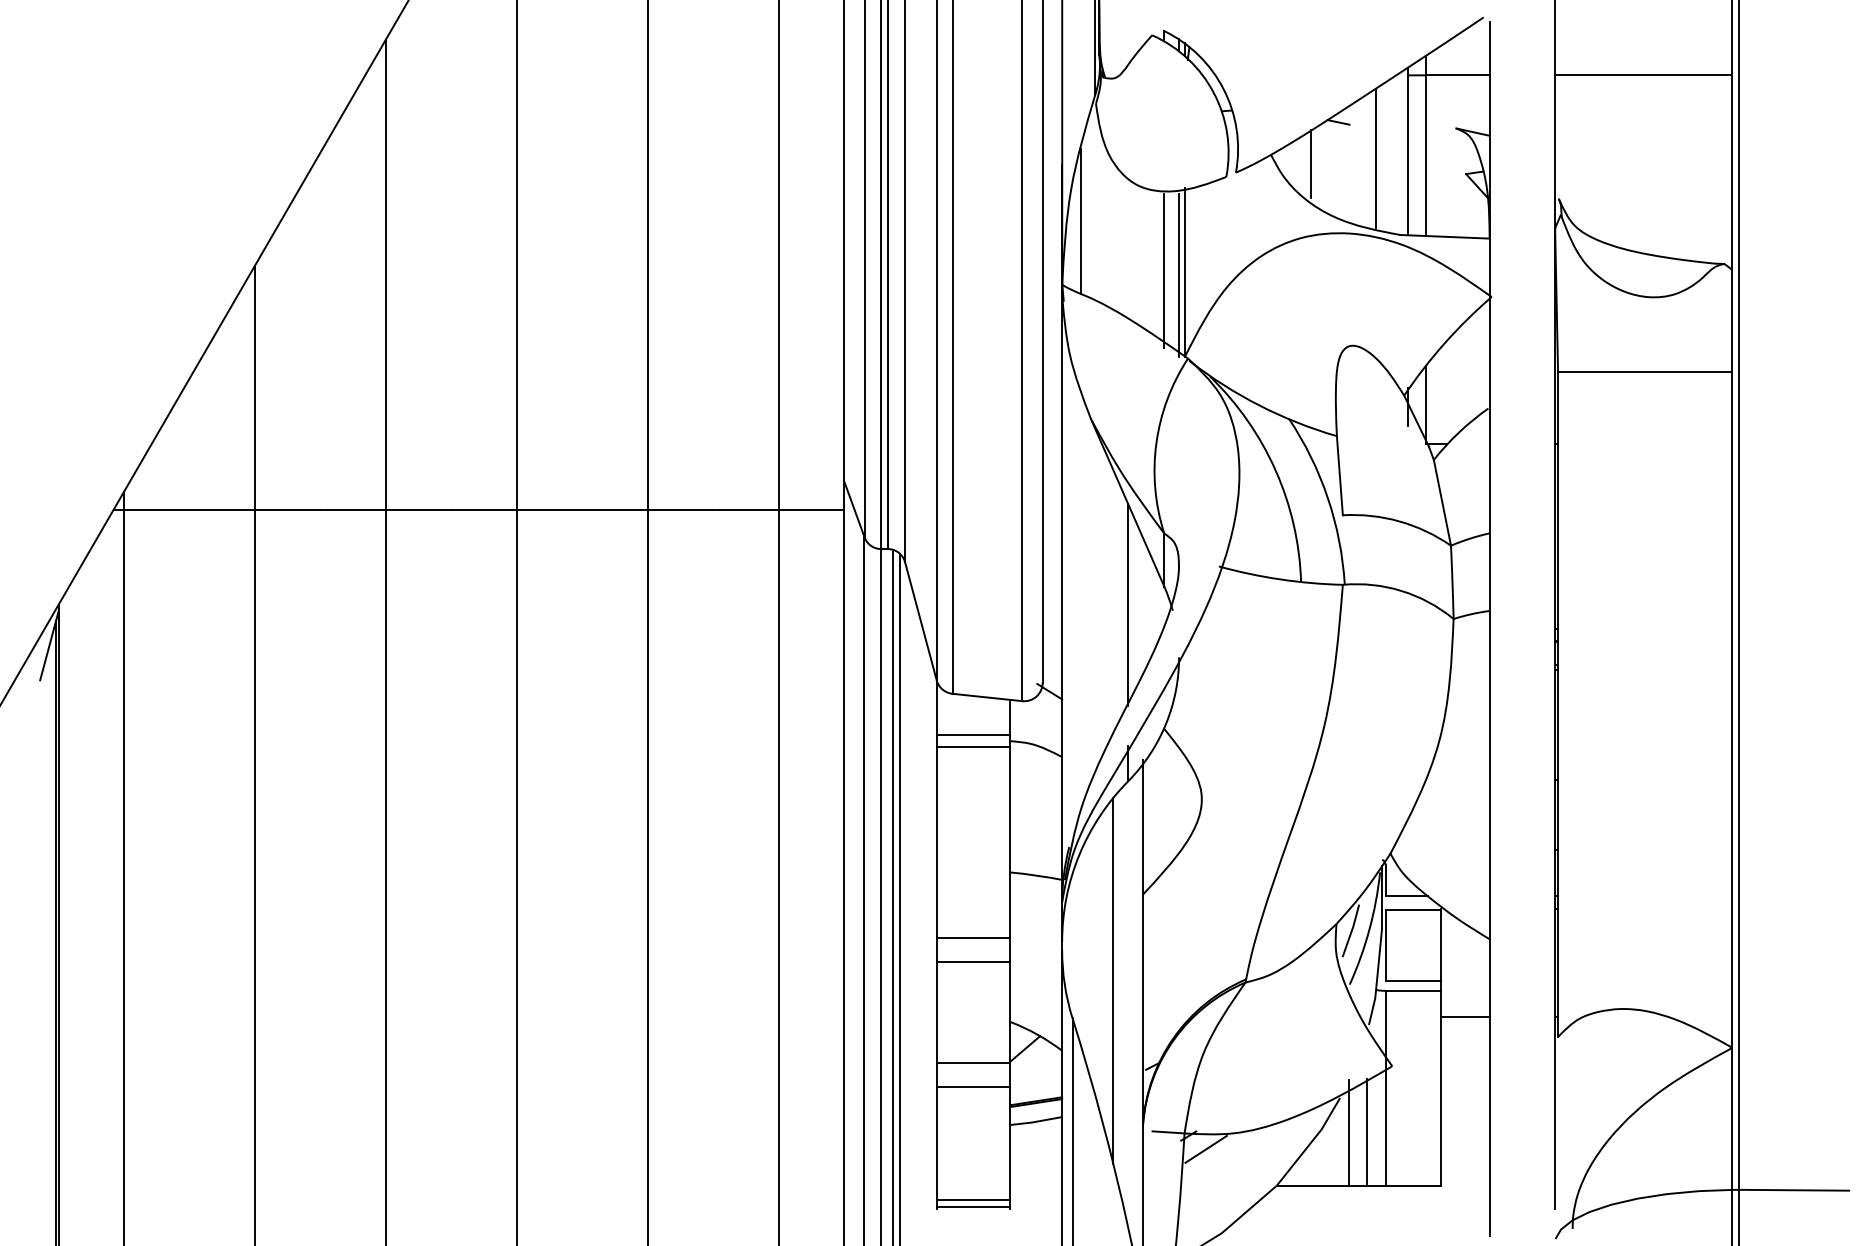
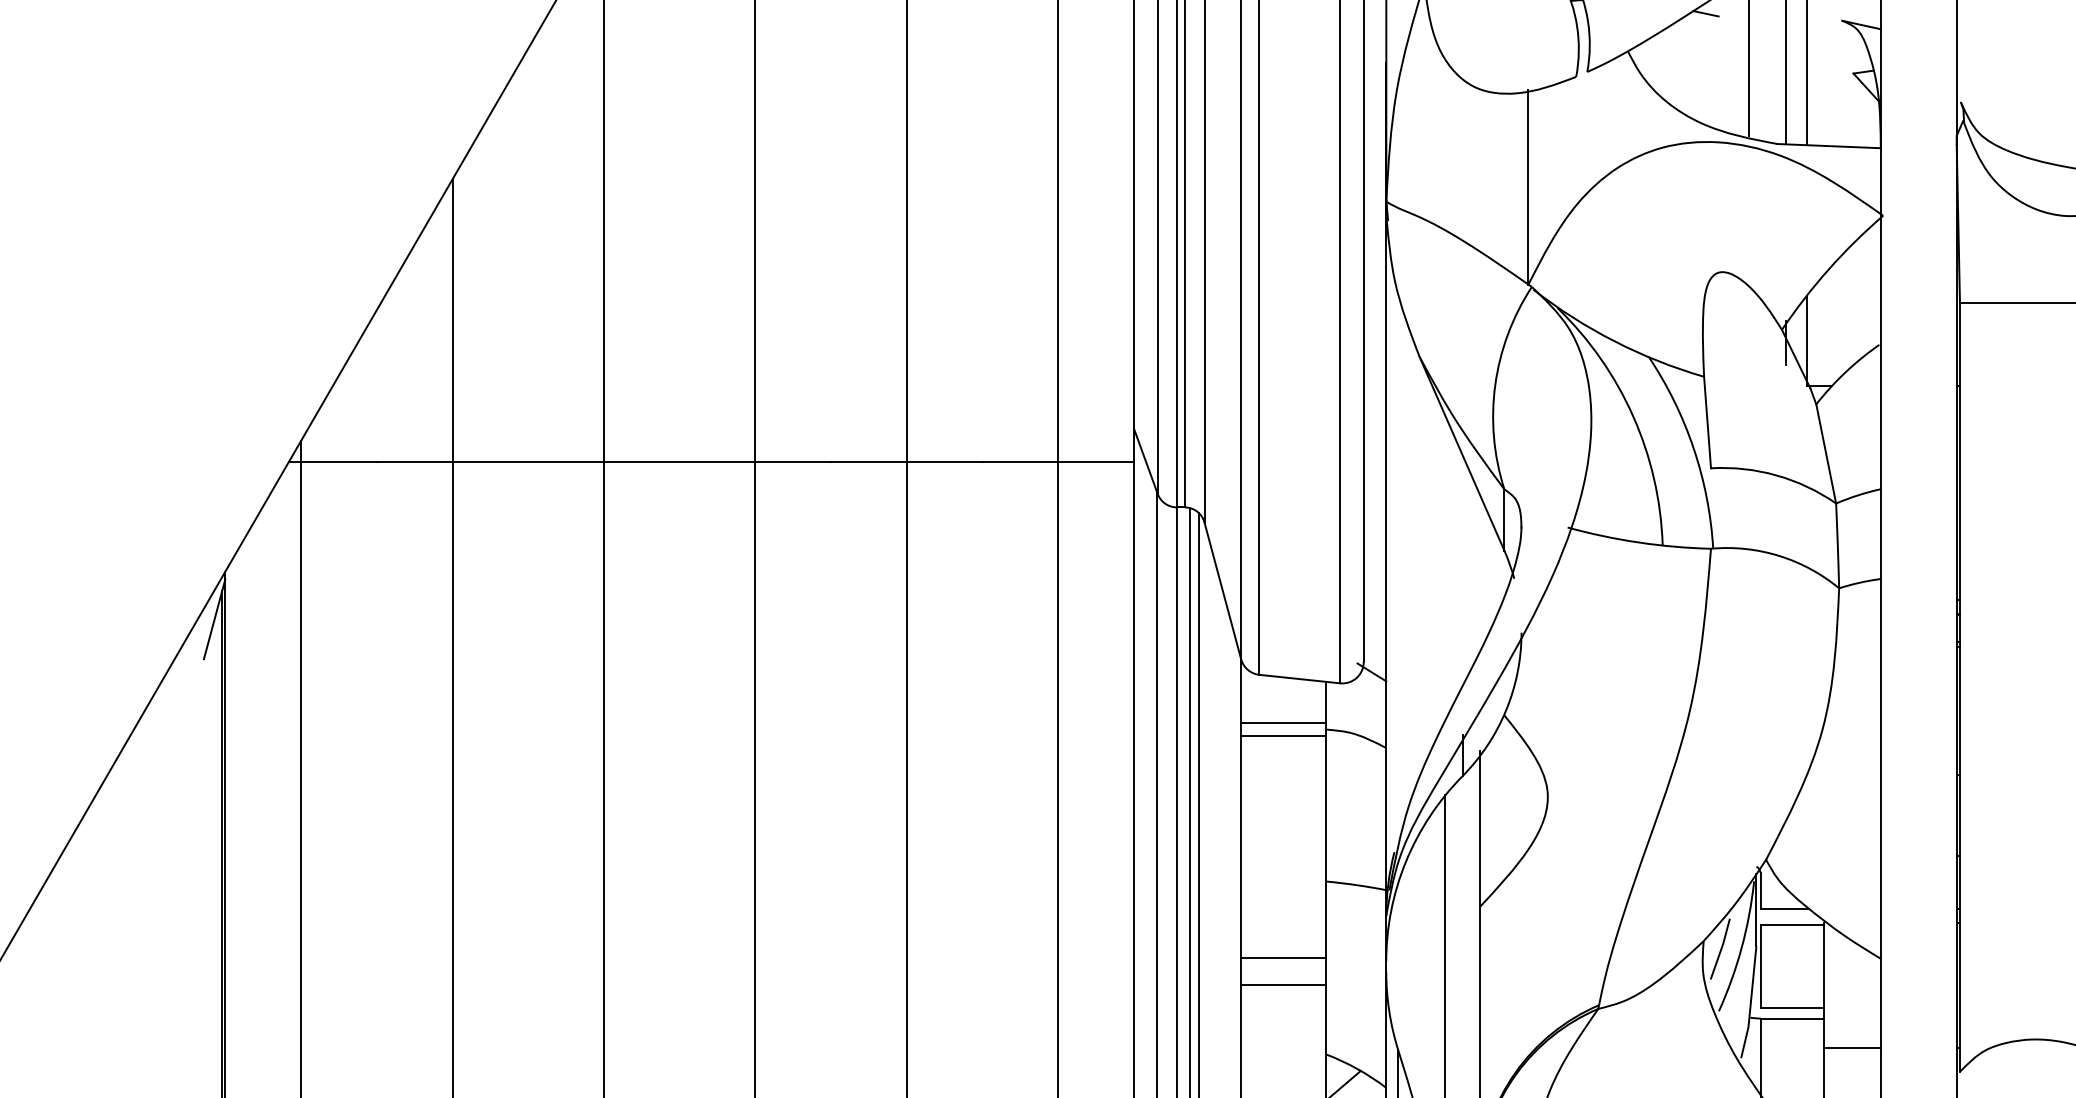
line: (1311, 164) -> (1674, 62), removed
line: (1081, 221) -> (1408, 128), removed
line: (1164, 270) -> (1504, 185), removed
line: (1179, 274) -> (1522, 189), removed
line: (1128, 604) -> (1463, 571), removed

